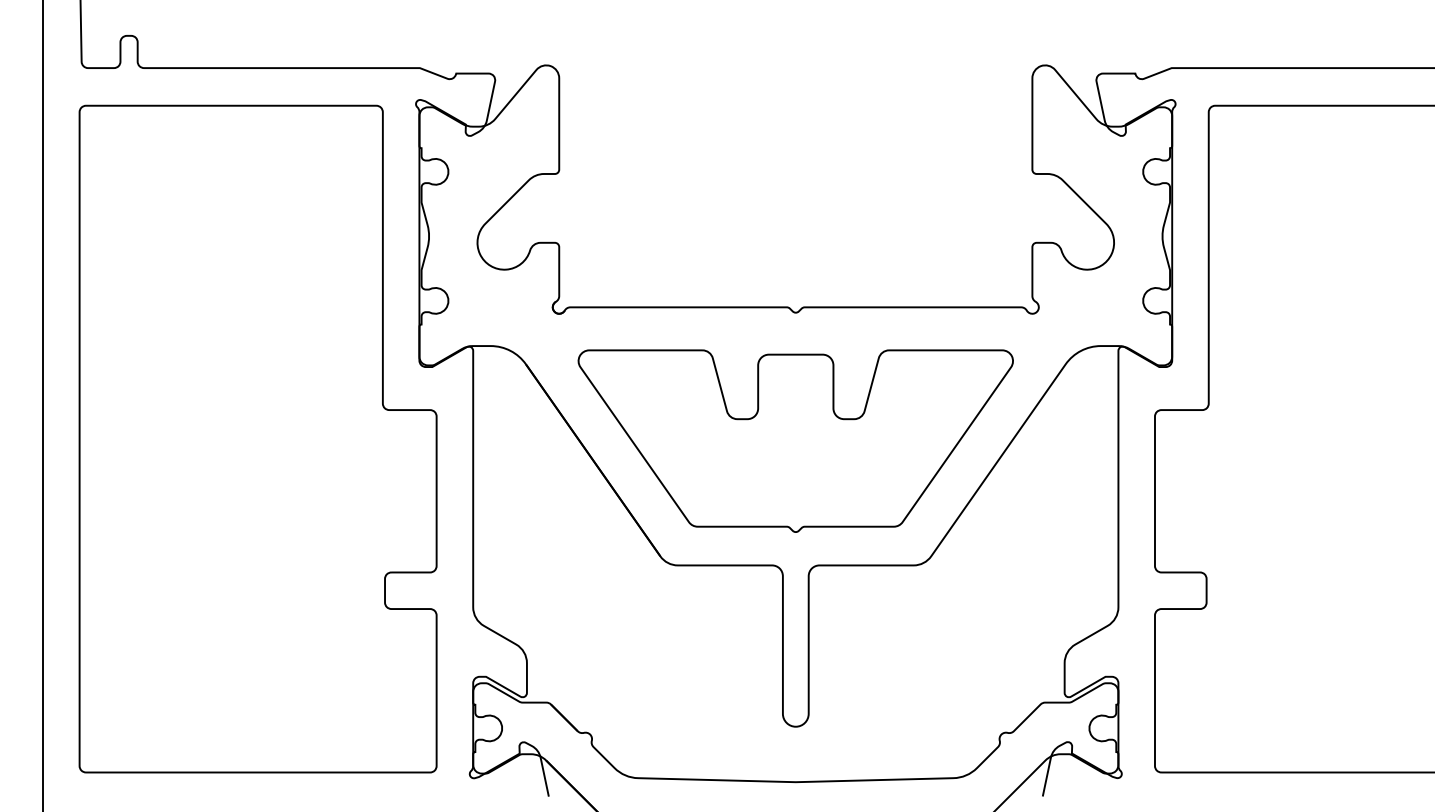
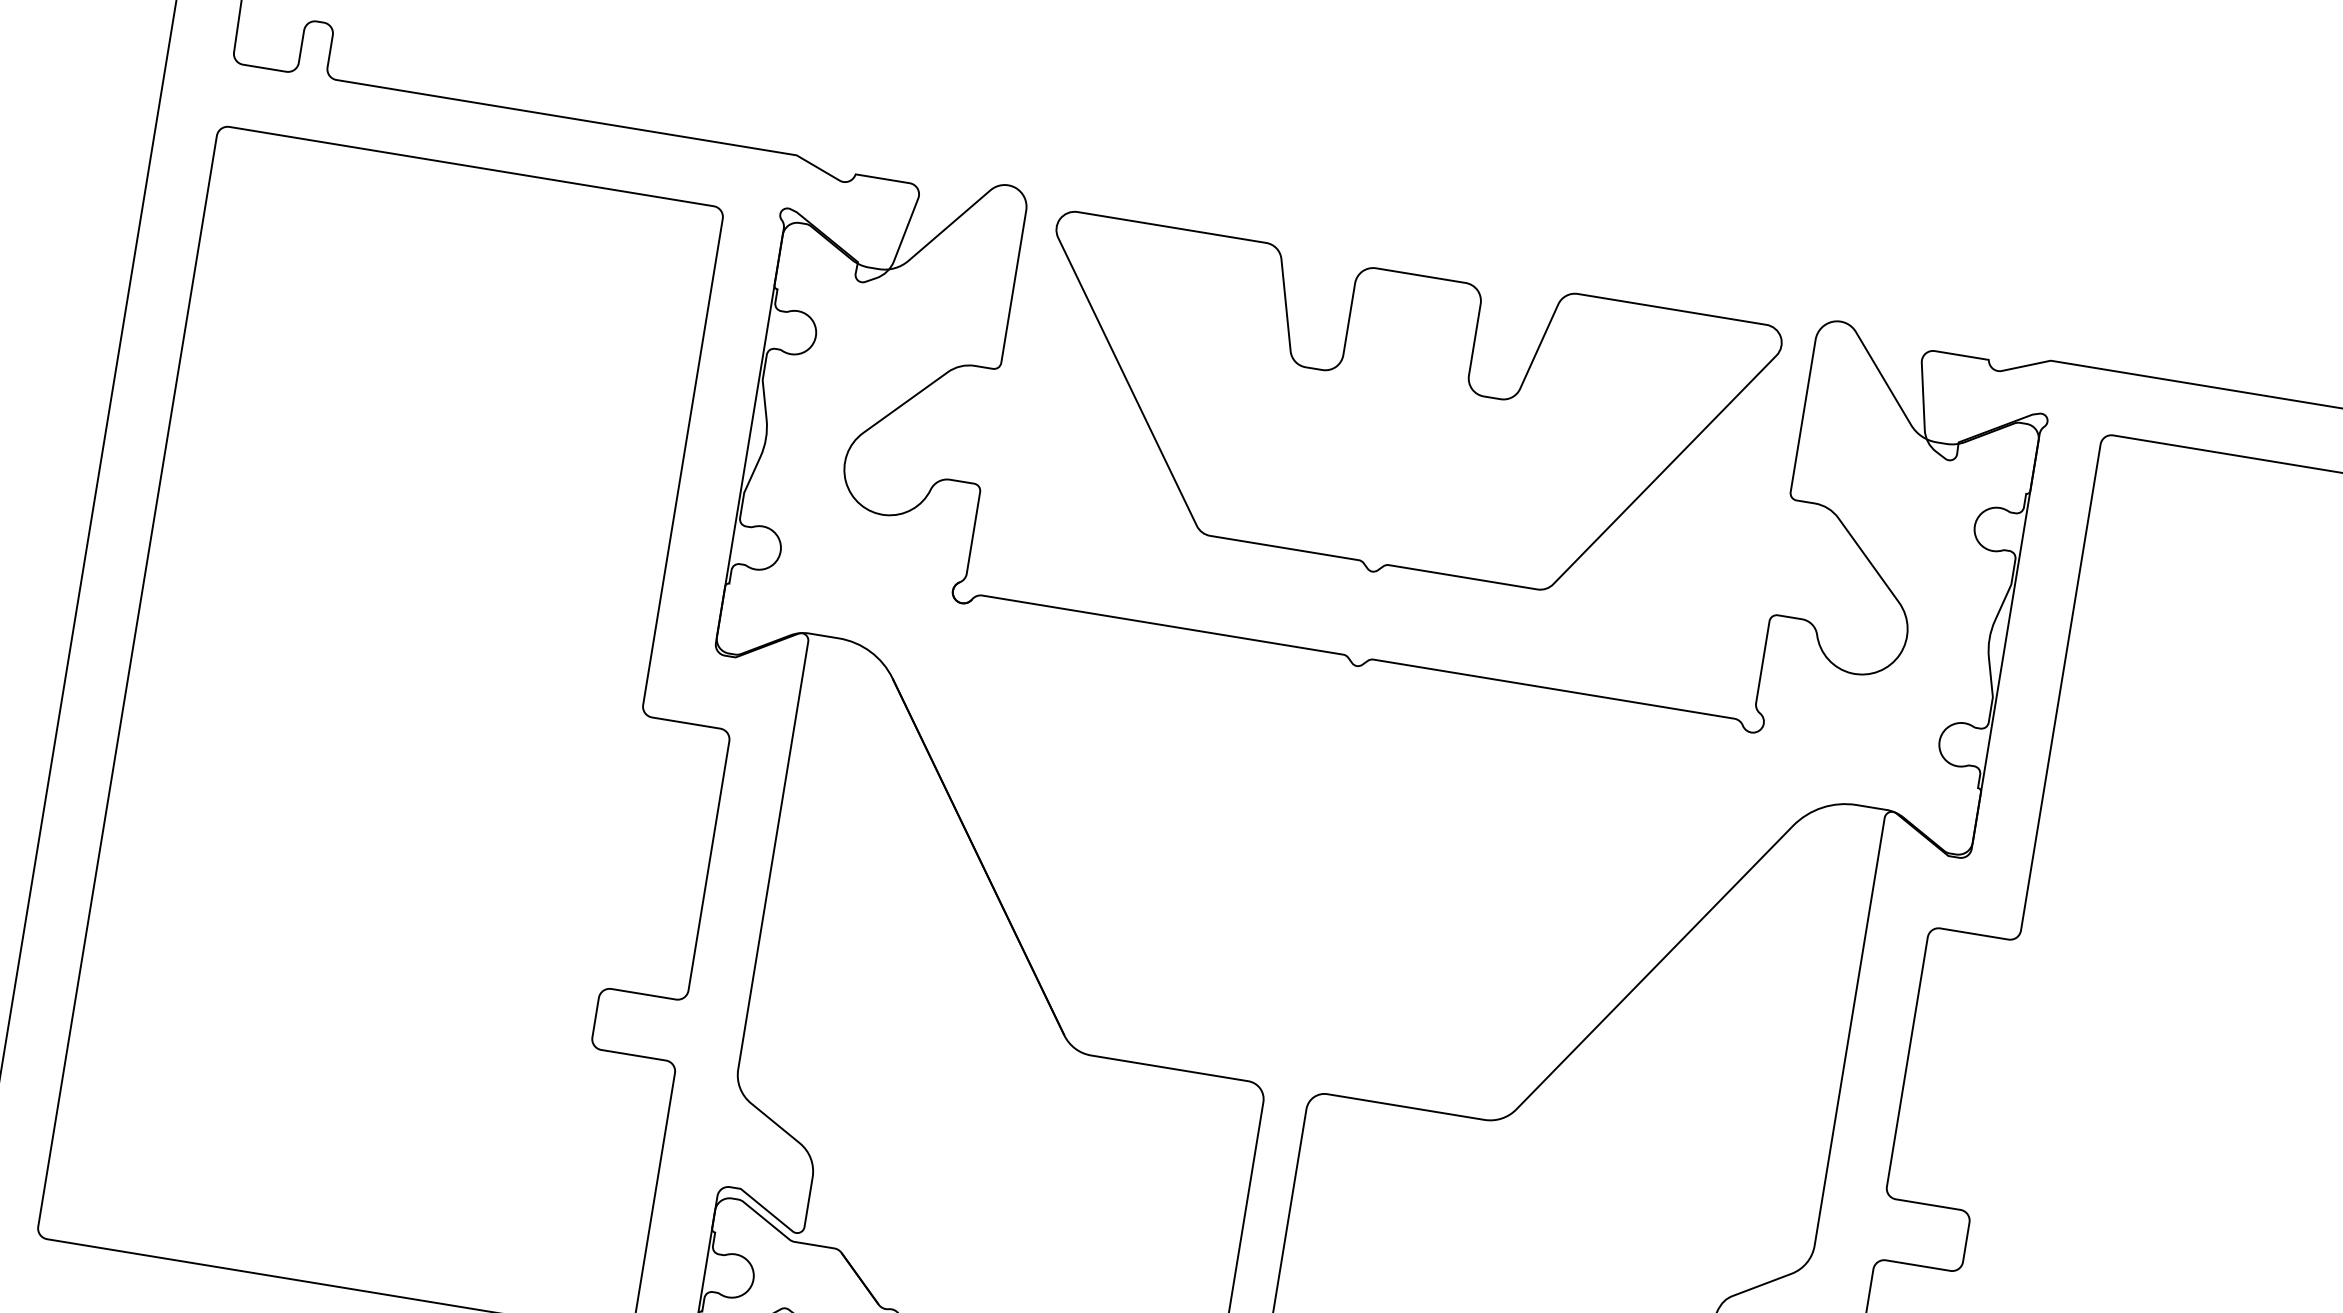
part: (795, 440) -> (1396, 418), moved

